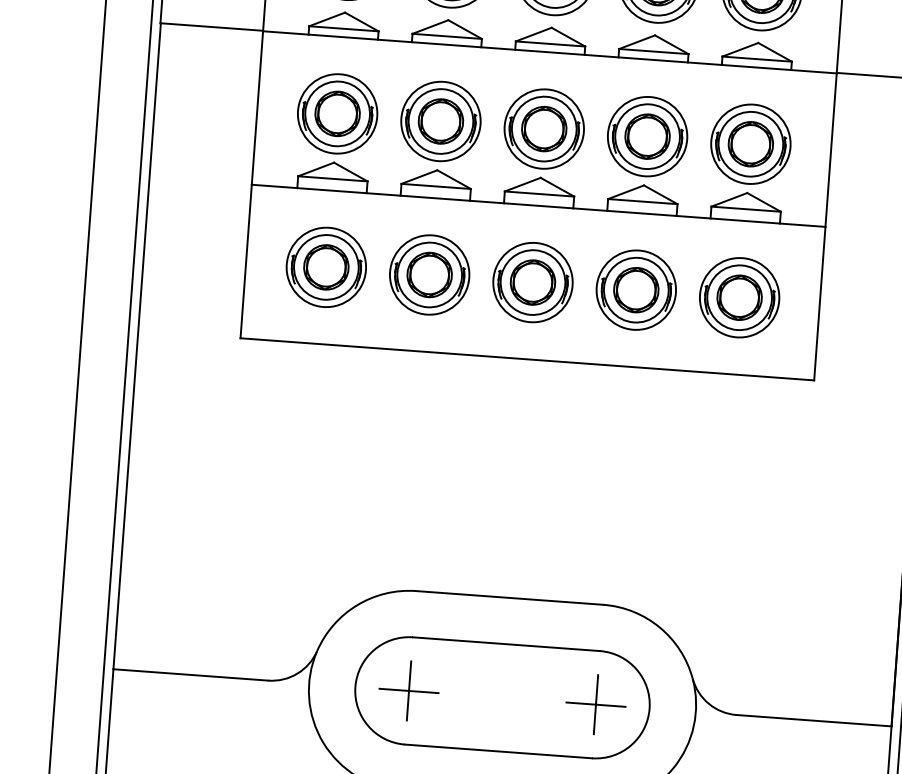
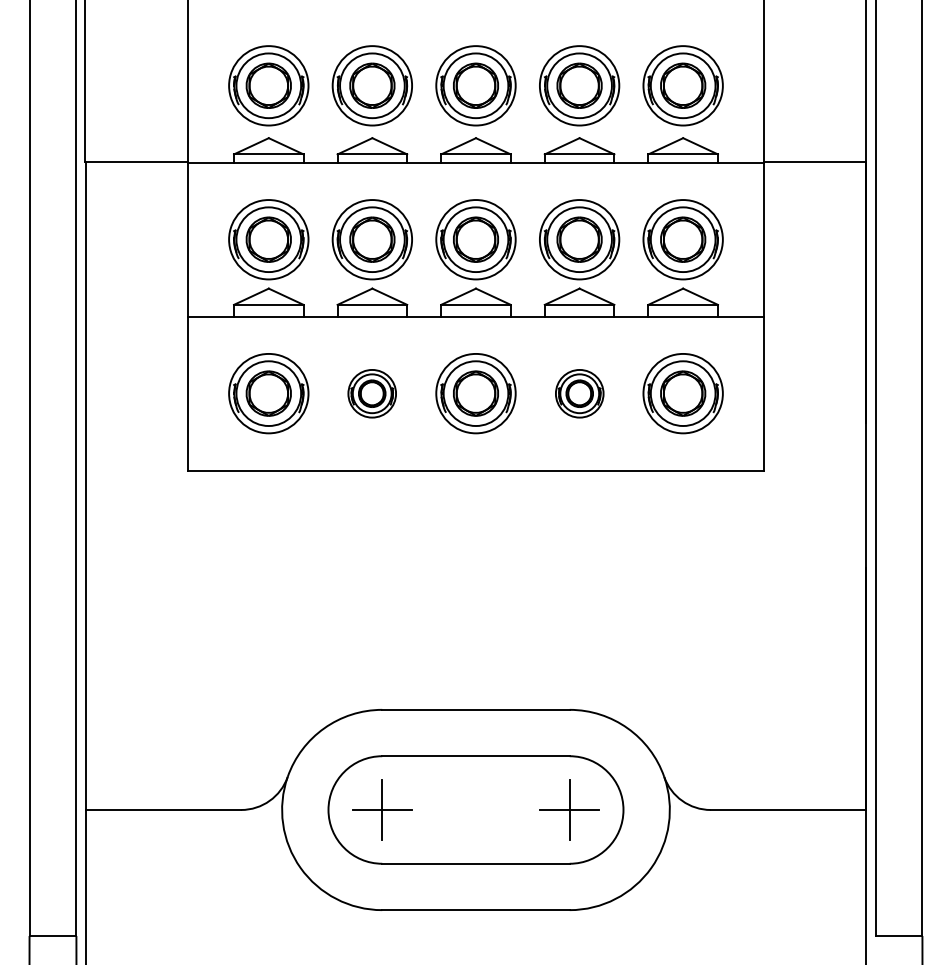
part: (428, 274) -> (371, 393), size x0.6
part: (636, 290) -> (579, 393), size x0.6

